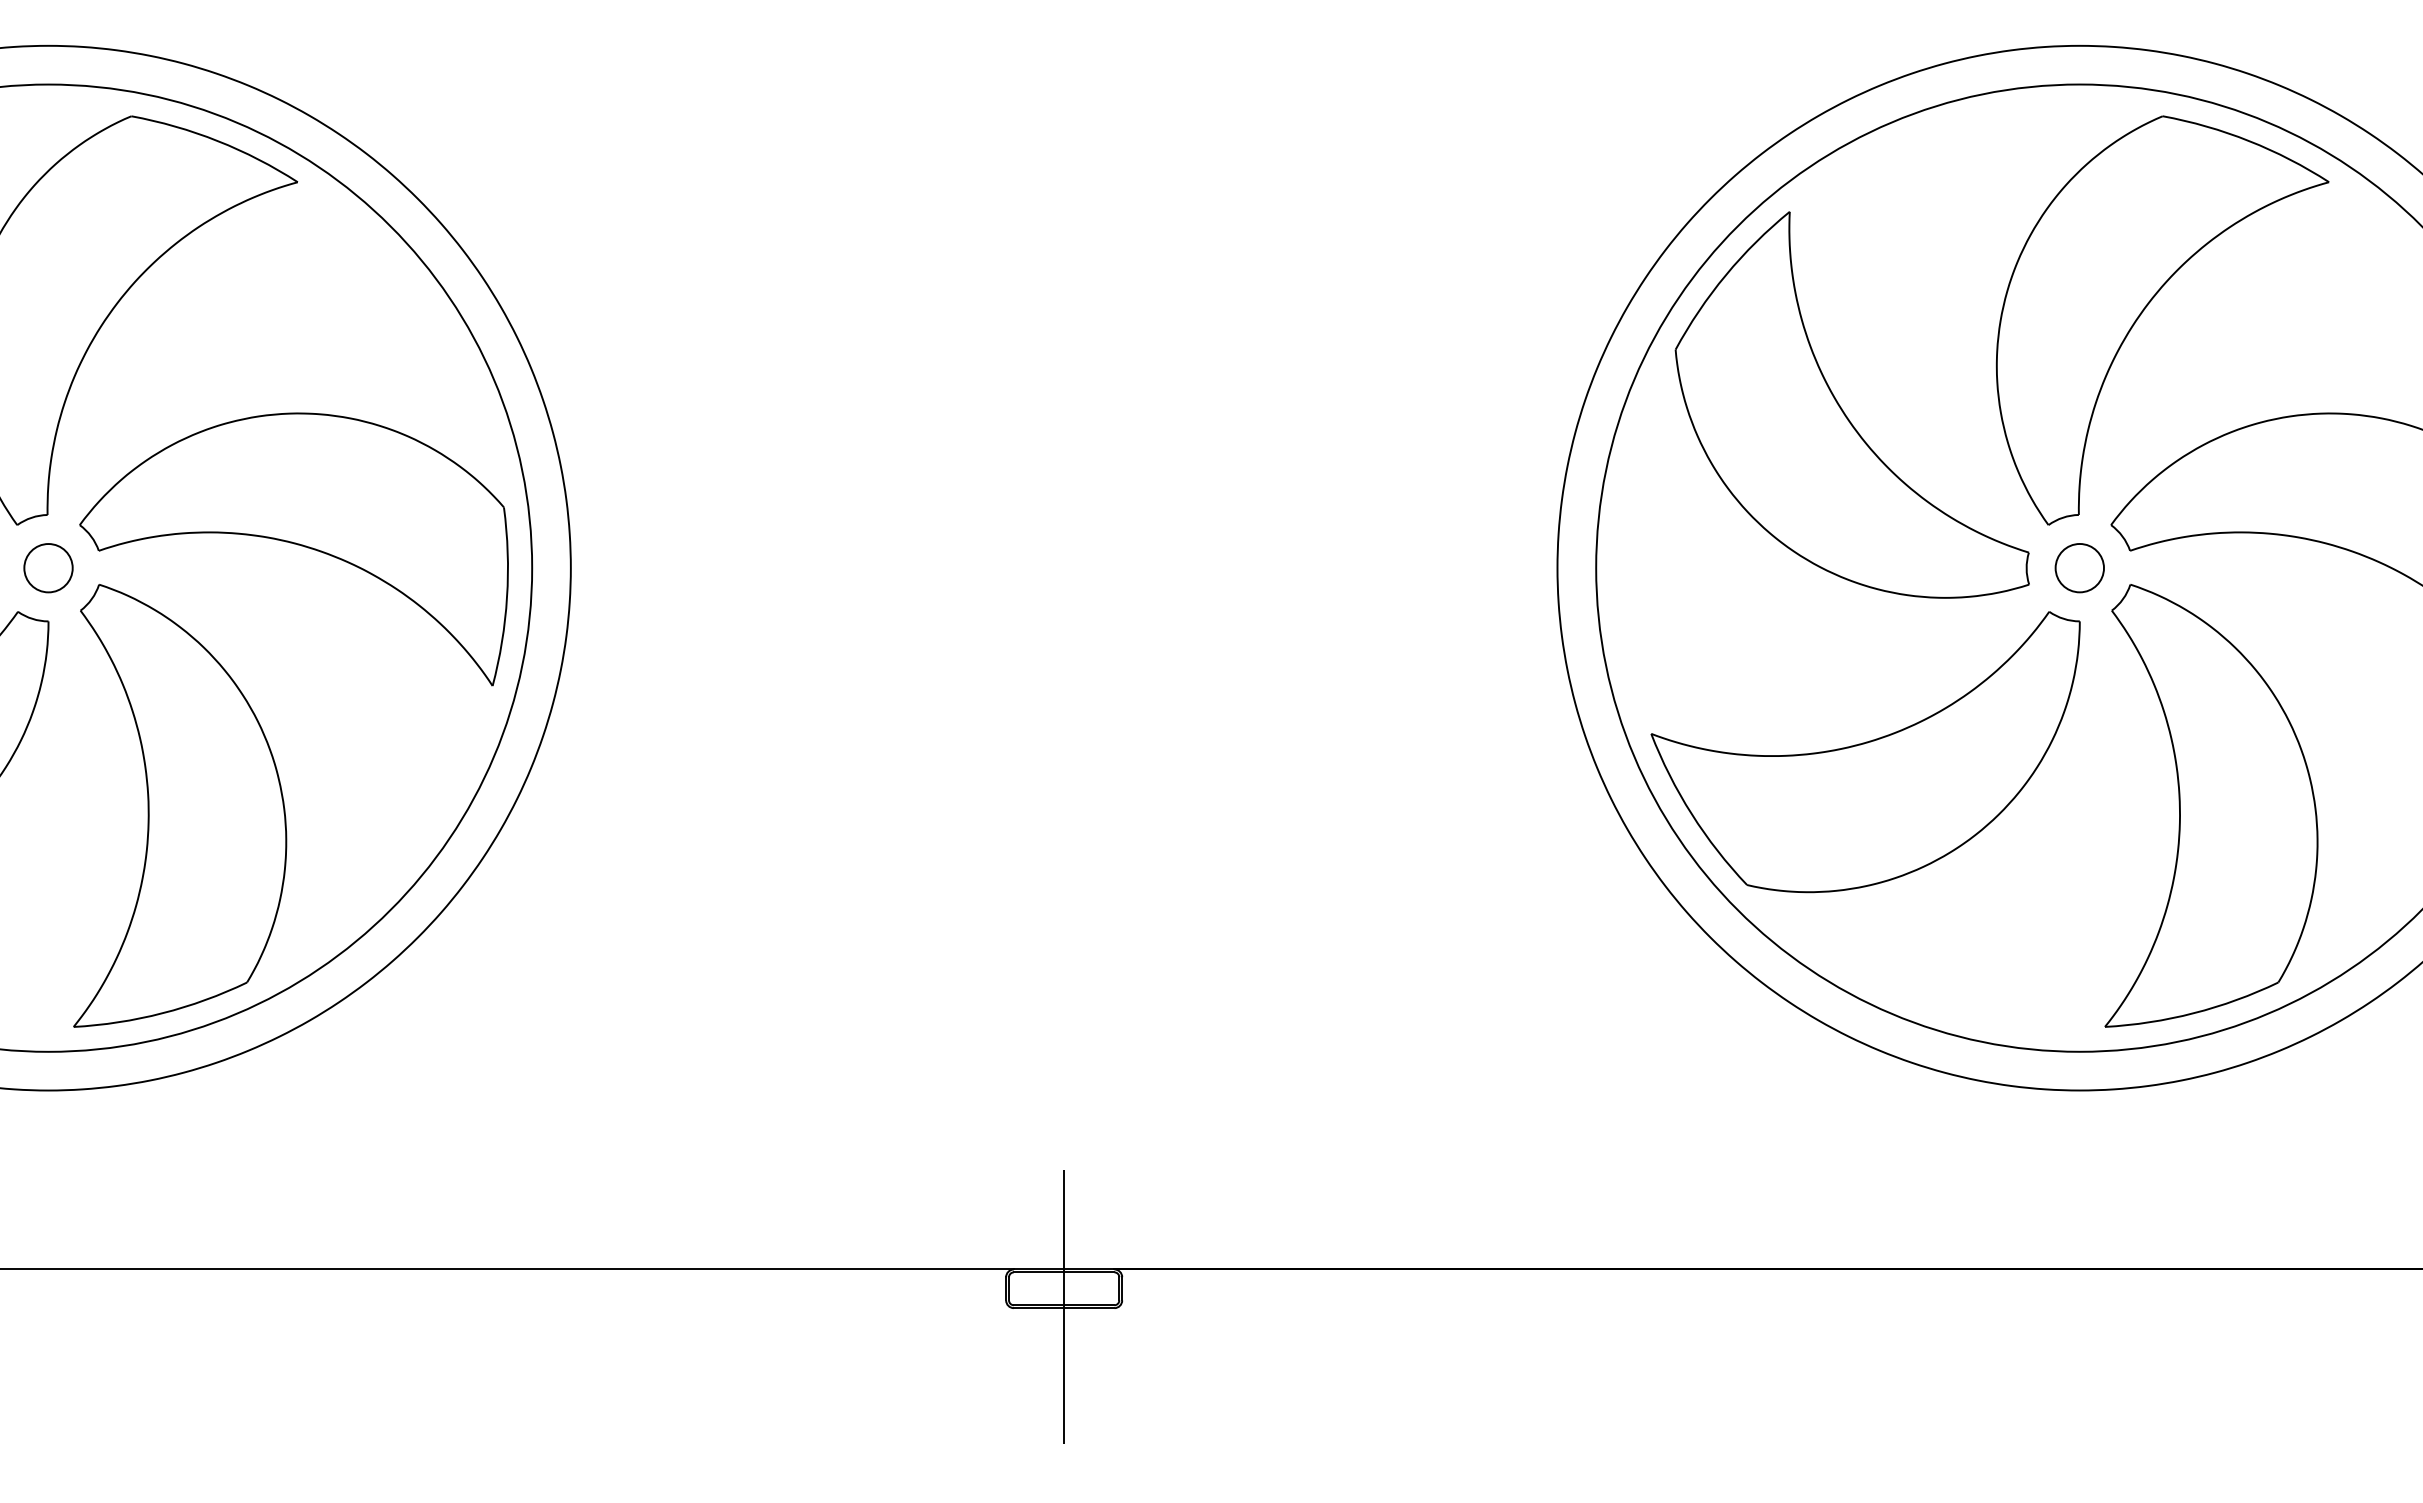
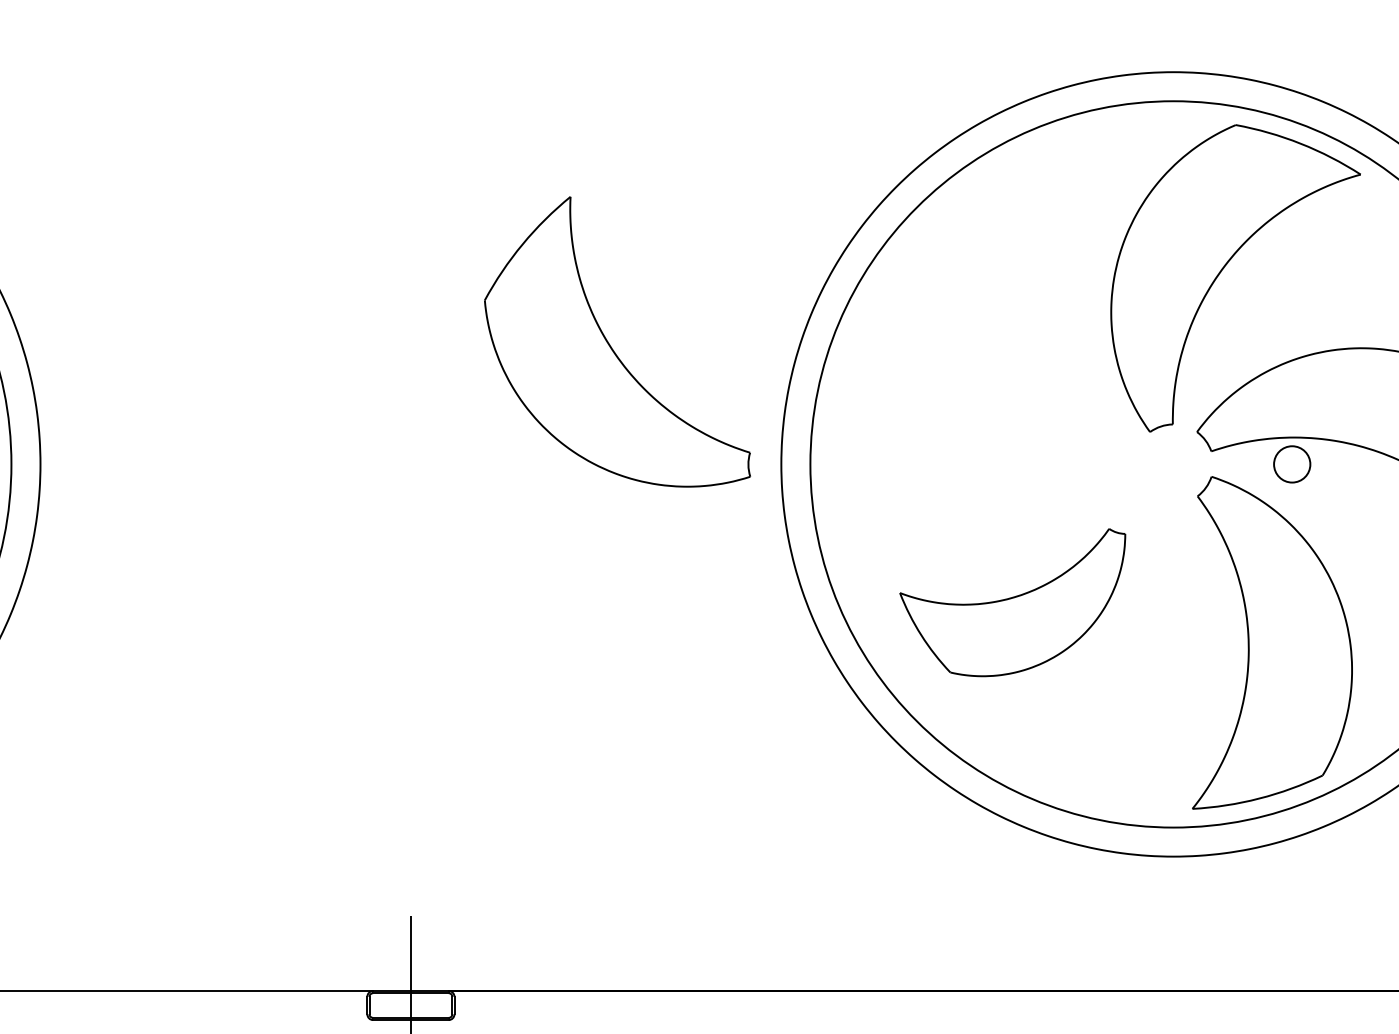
part: (1842, 408) -> (610, 344), moved
circle: (2079, 568) -> (1291, 464), moved
part: (1865, 752) -> (1012, 602), size x0.7

